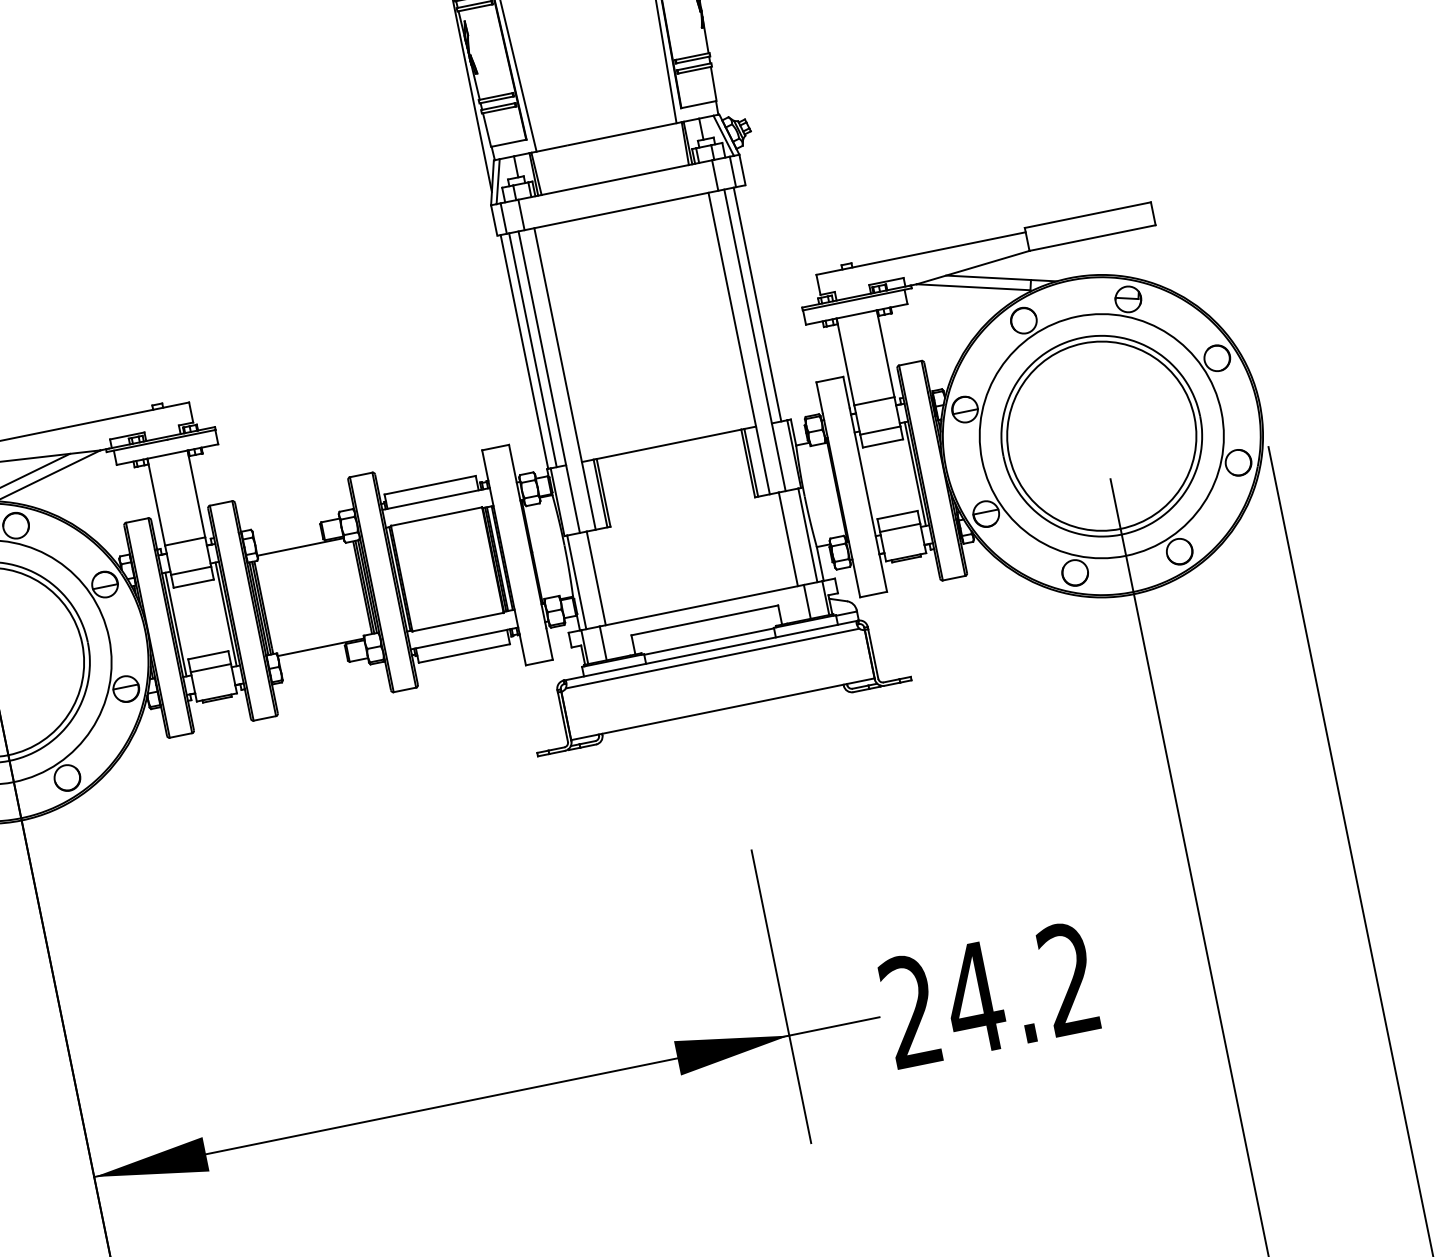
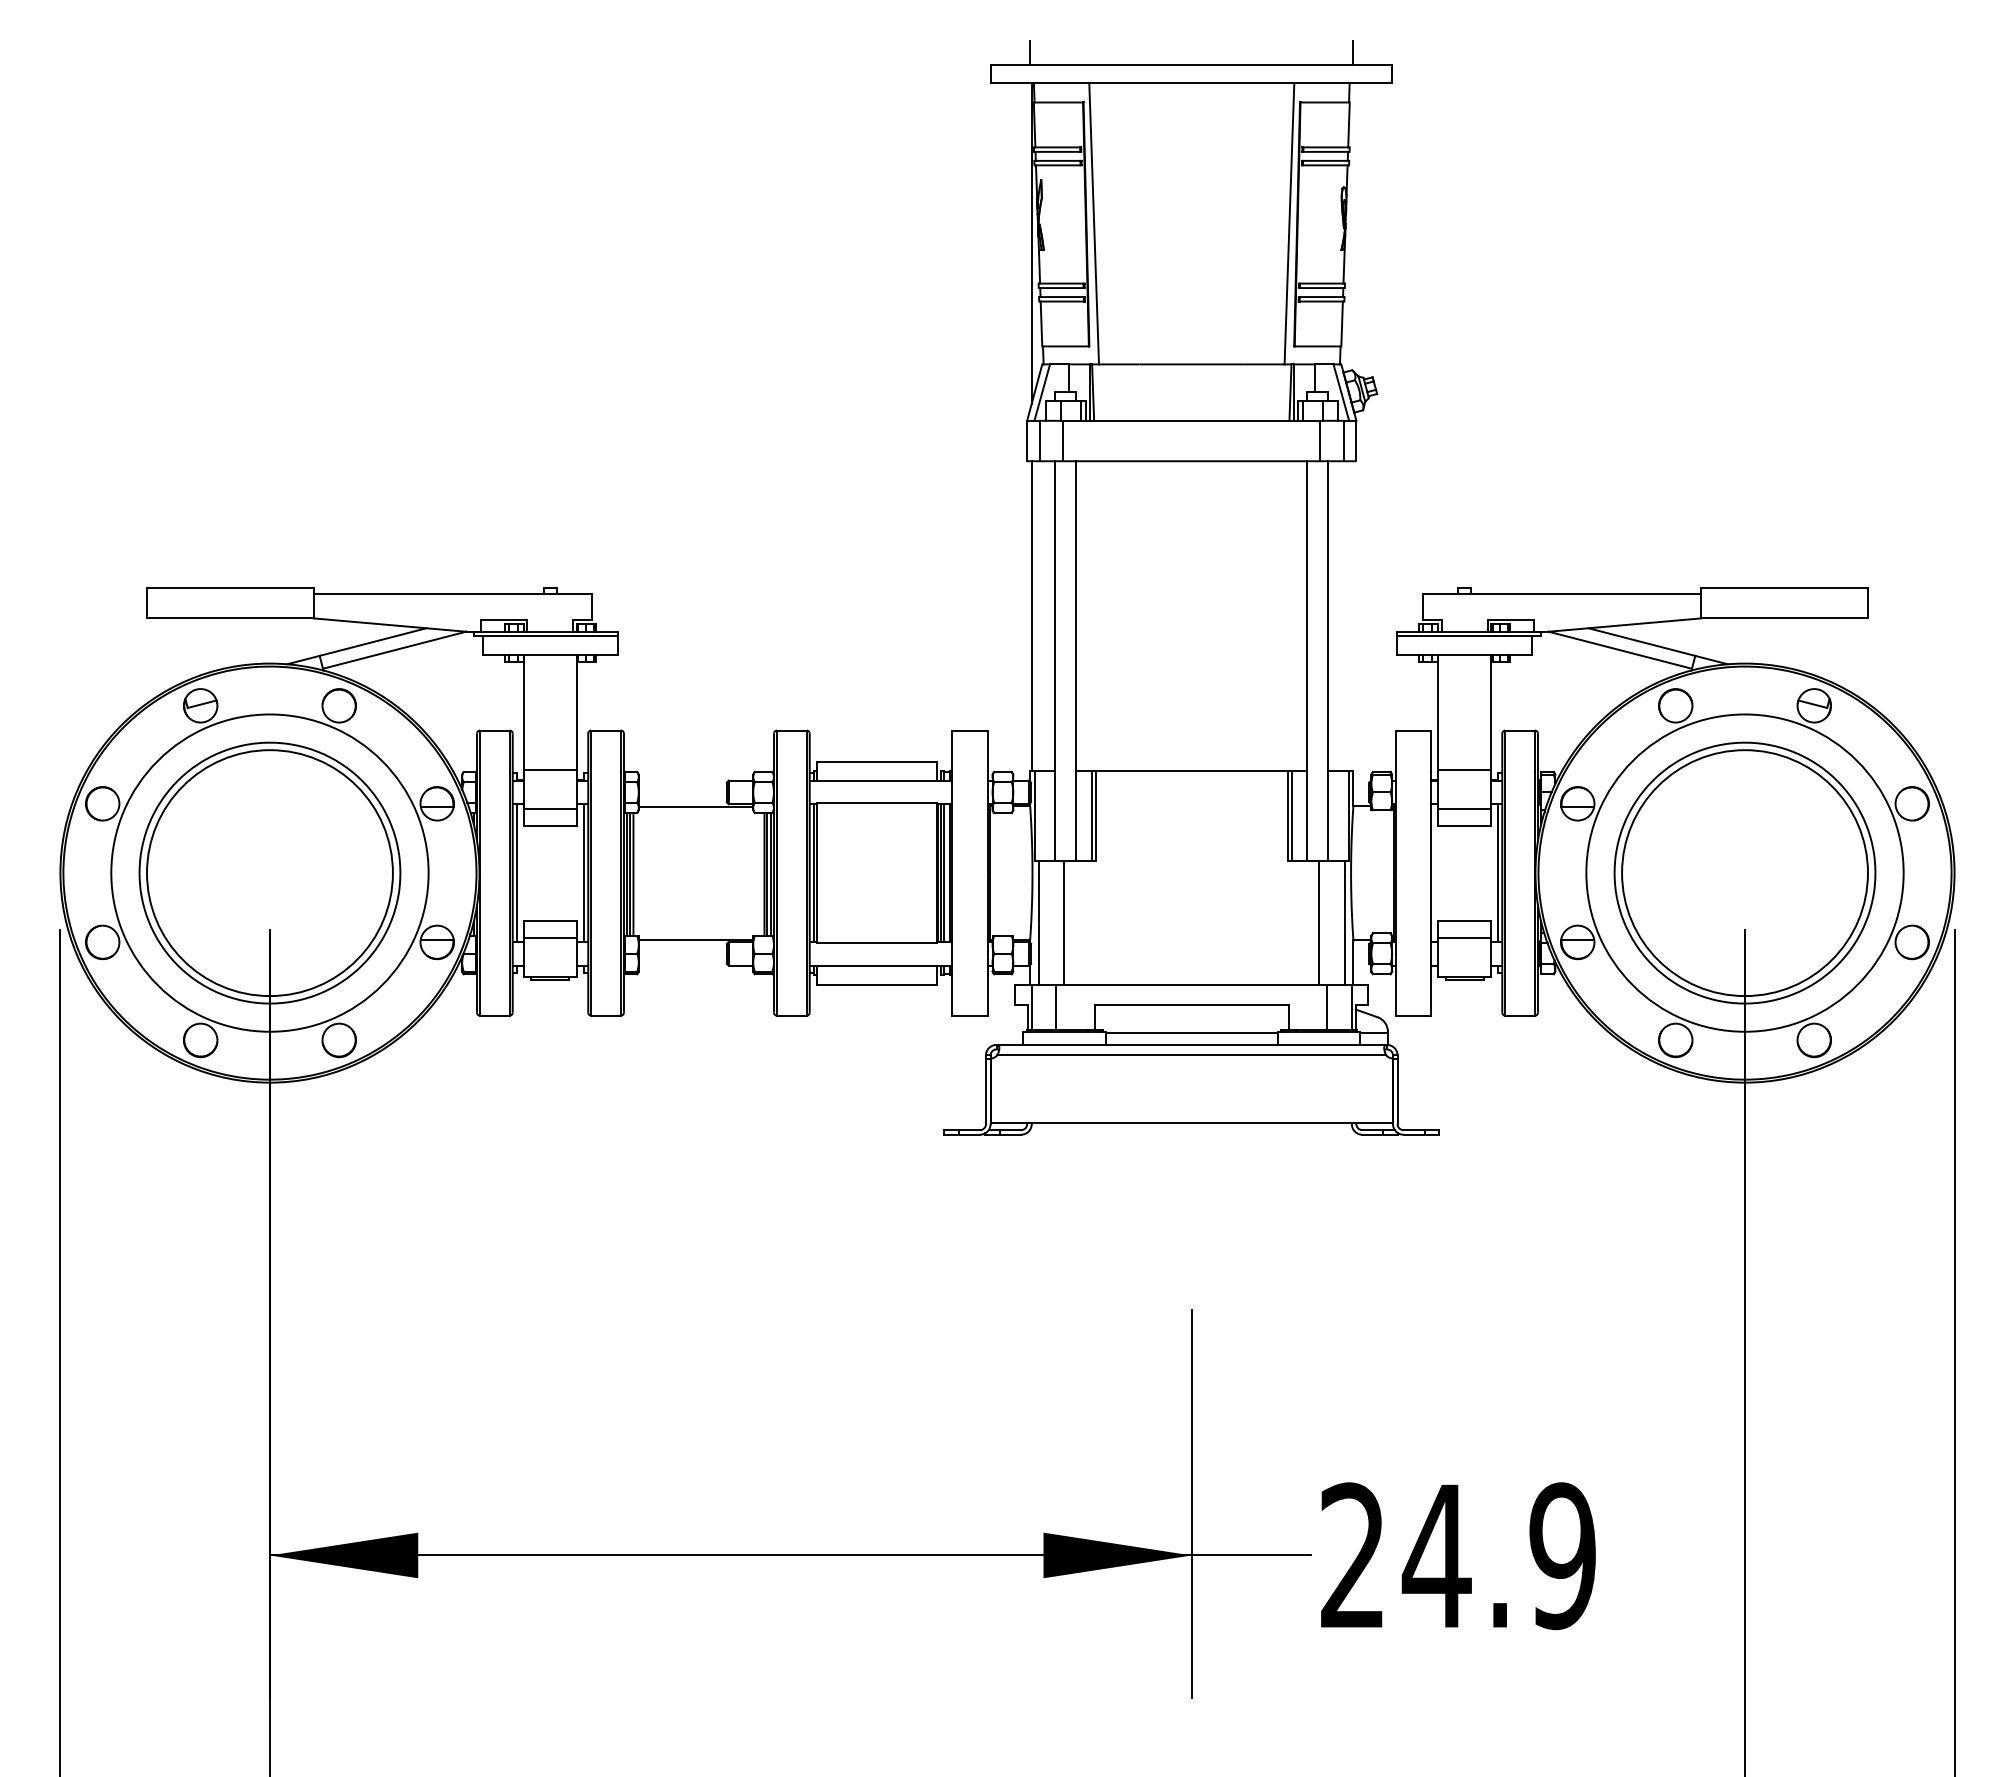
line: (757, 304) -> (1340, 616), removed
line: (532, 350) -> (1042, 616), removed
text: (1069, 979) -> (1562, 1556), 24.2 -> 24.9

